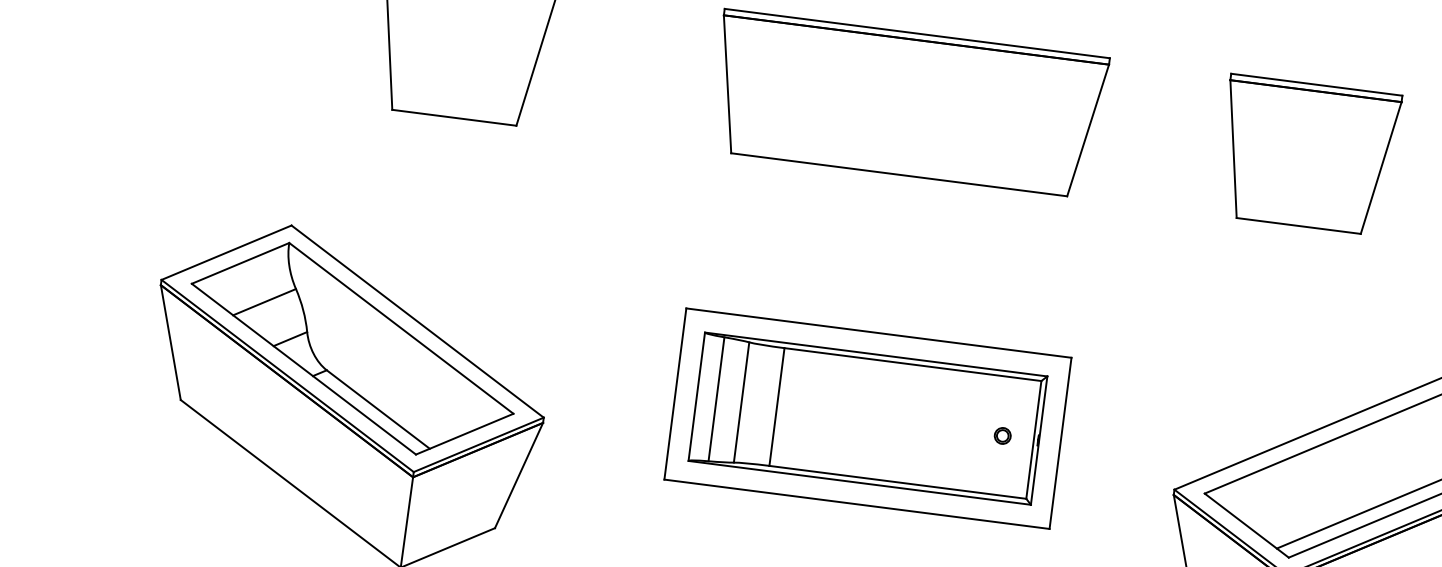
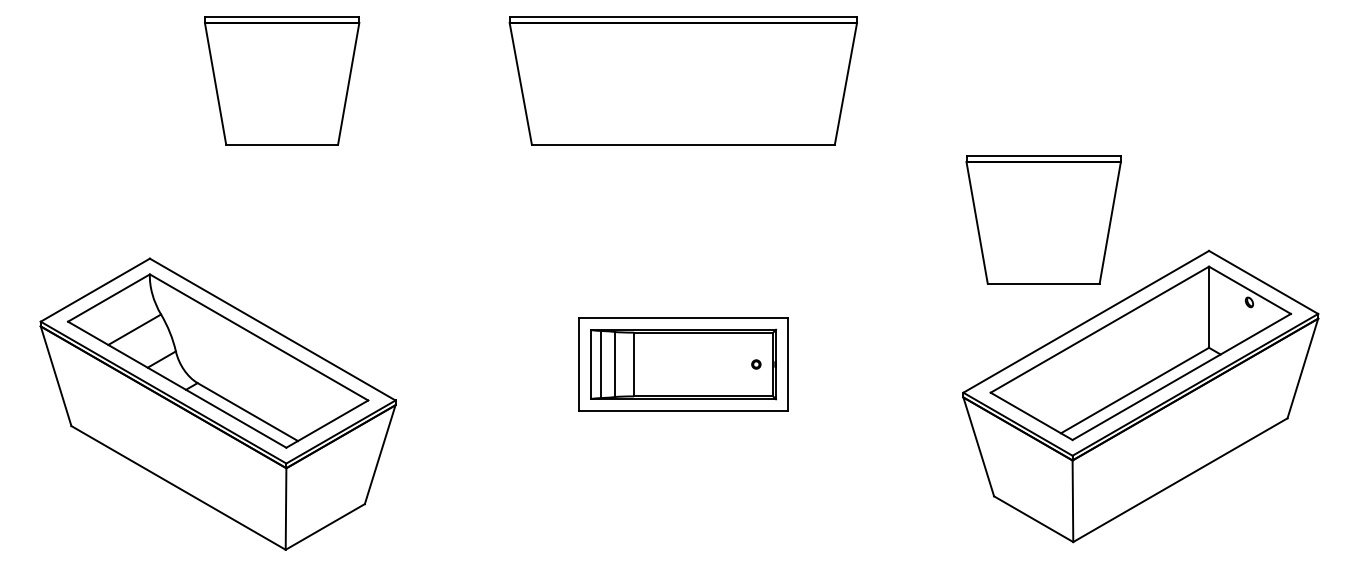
part: (1307, 154) -> (1043, 219), moved
part: (868, 418) -> (683, 364), size x0.6

